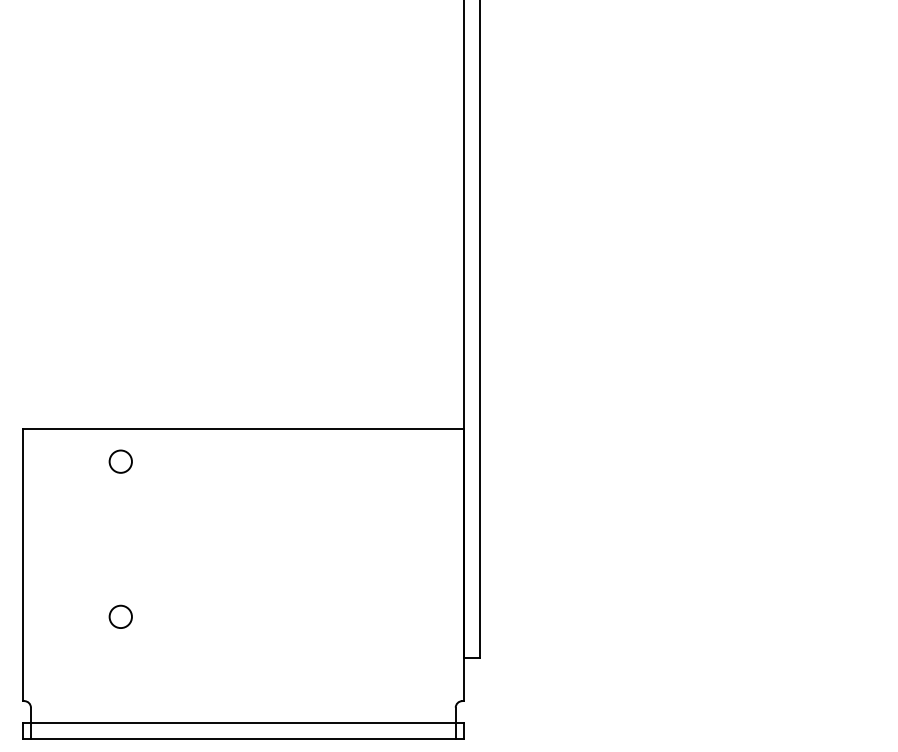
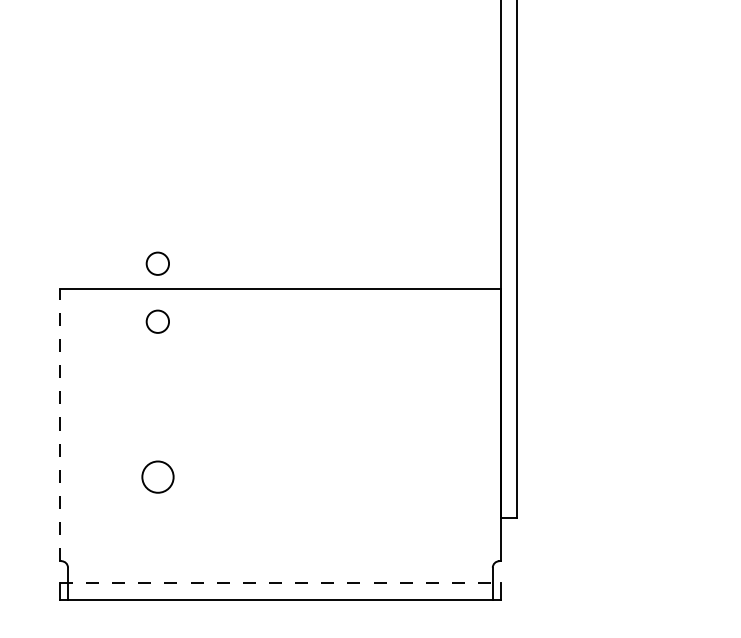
circle: (120, 403) -> (157, 263), added
line: (22, 564) -> (59, 424), solid -> dashed
circle: (120, 616) -> (157, 476), size x1.4
line: (243, 723) -> (280, 583), solid -> dashed

